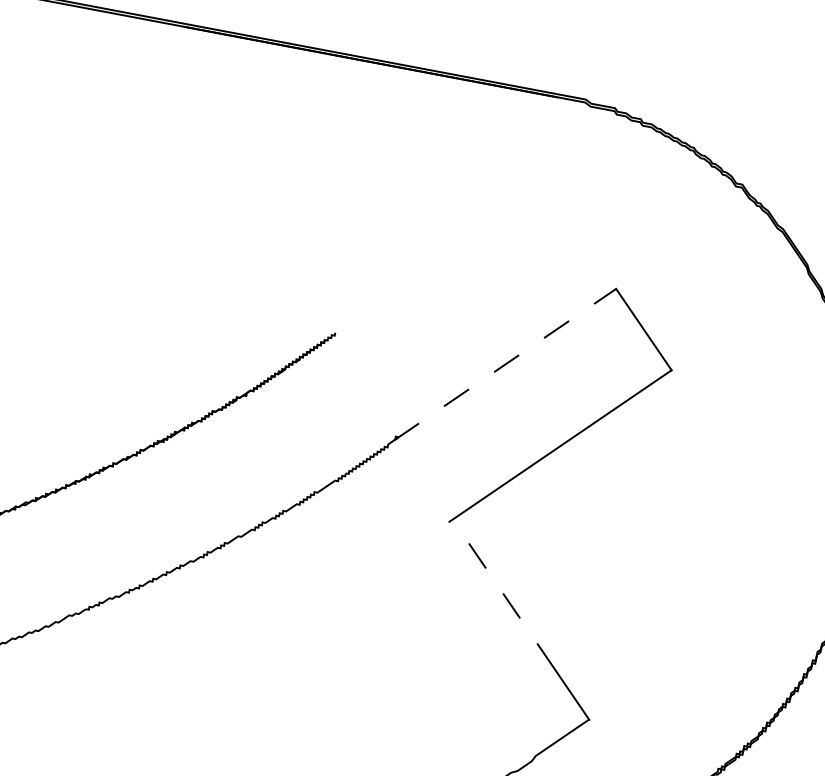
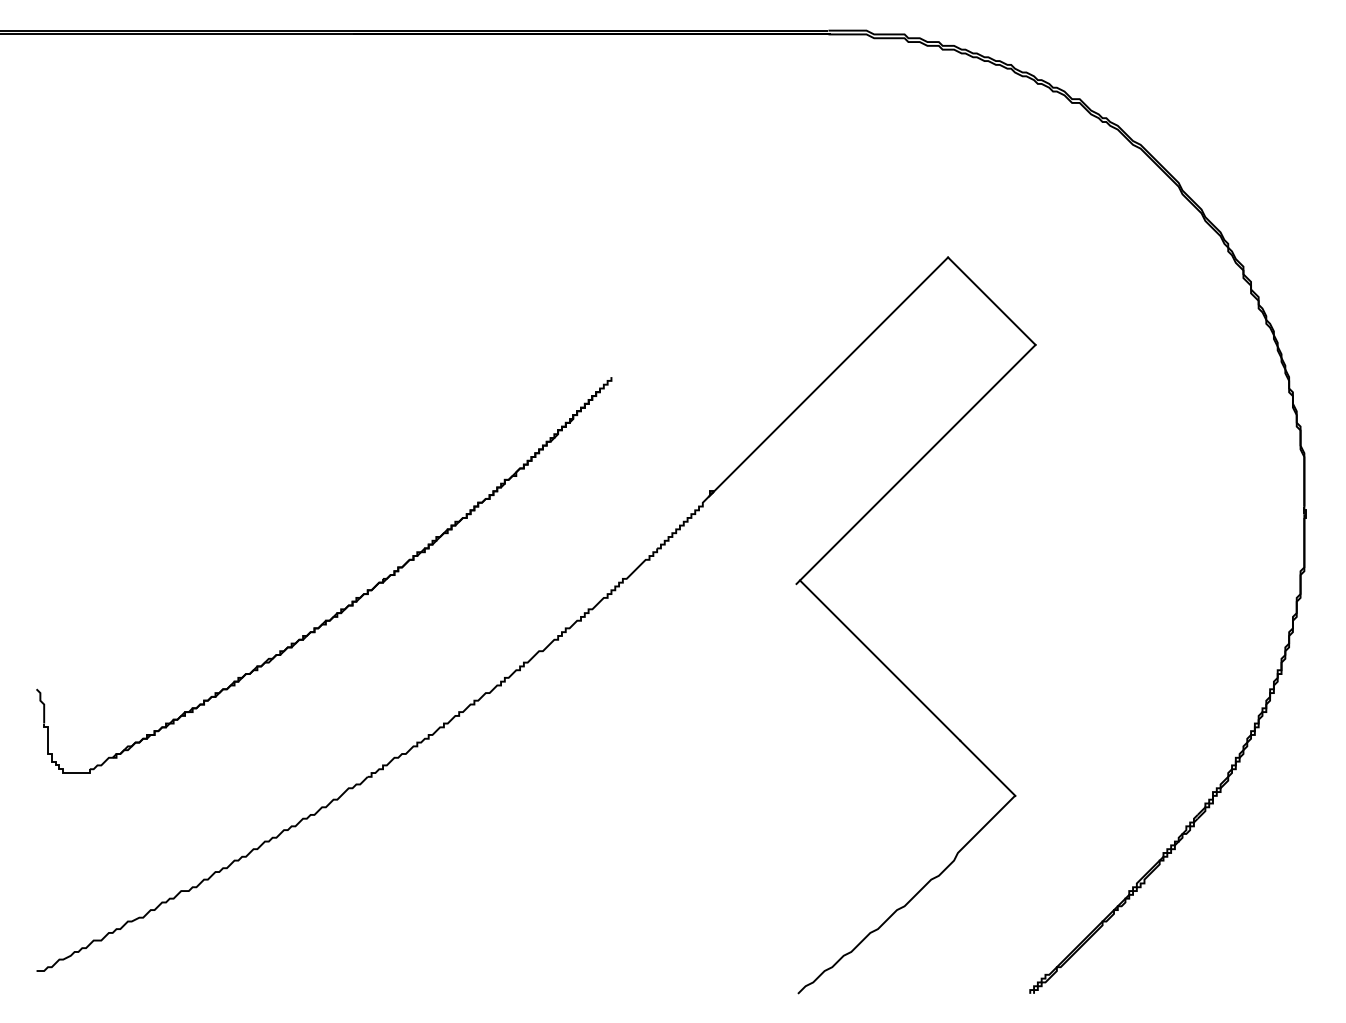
line: (505, 364) -> (828, 376), dashed -> solid
line: (503, 593) -> (879, 660), dashed -> solid

